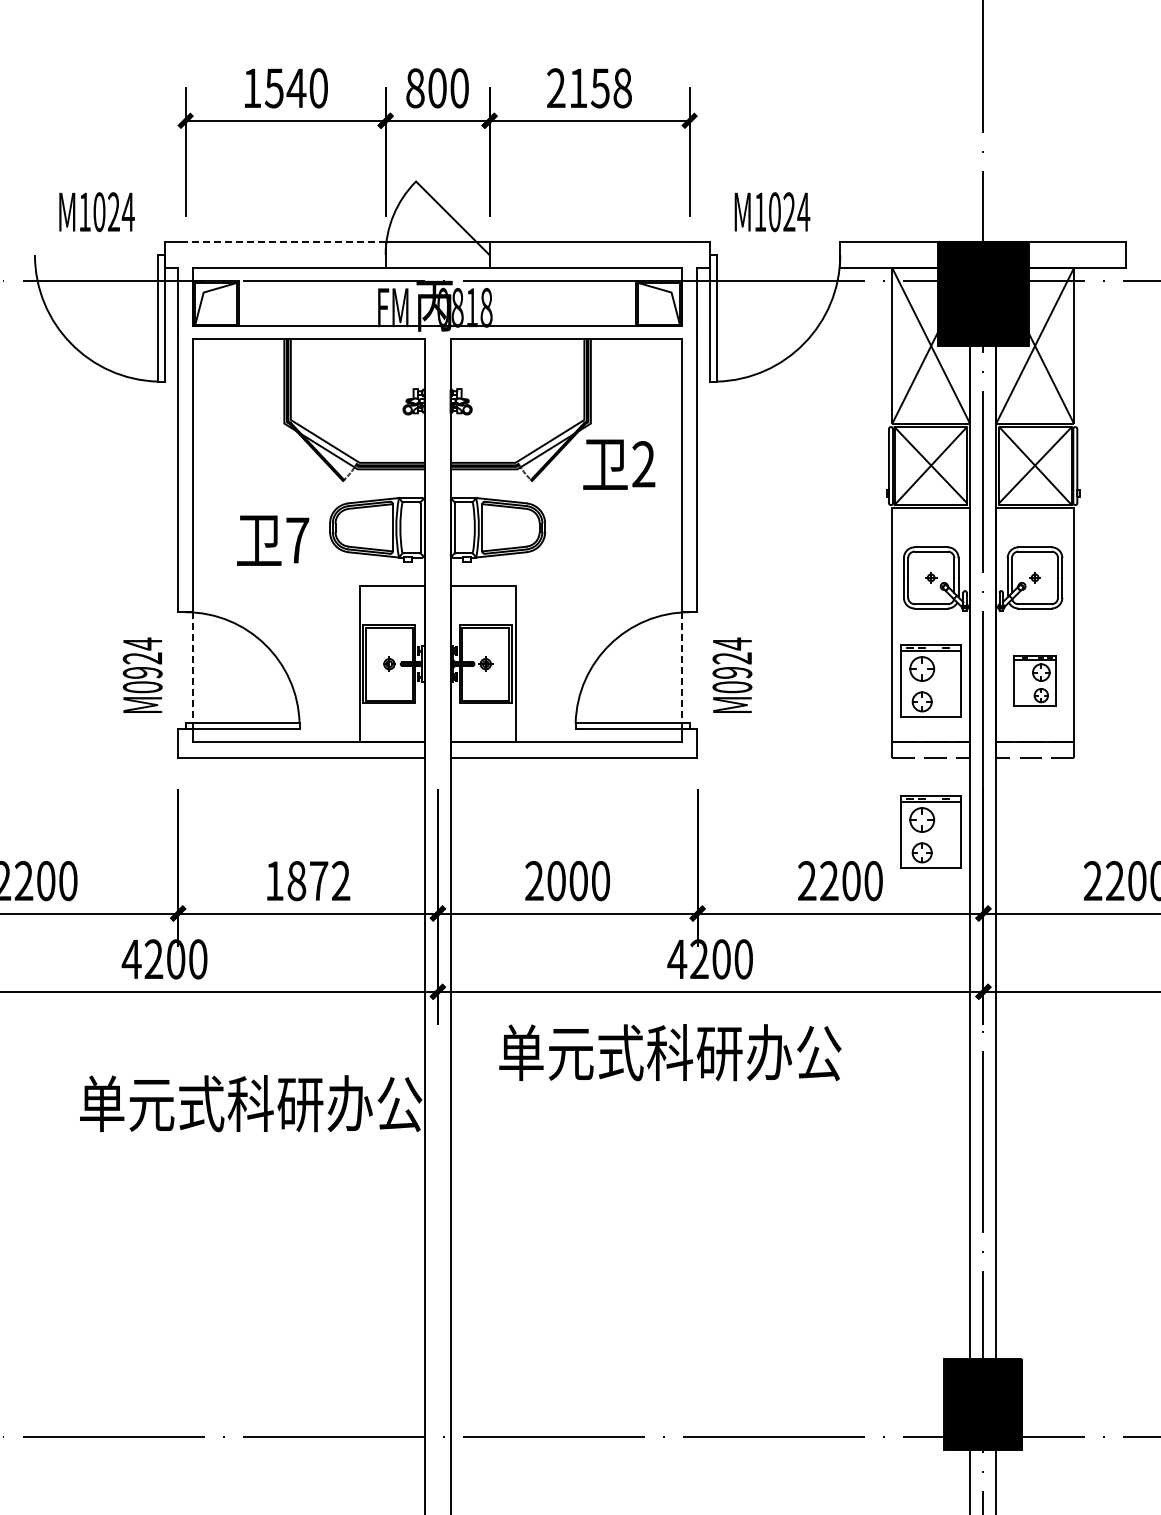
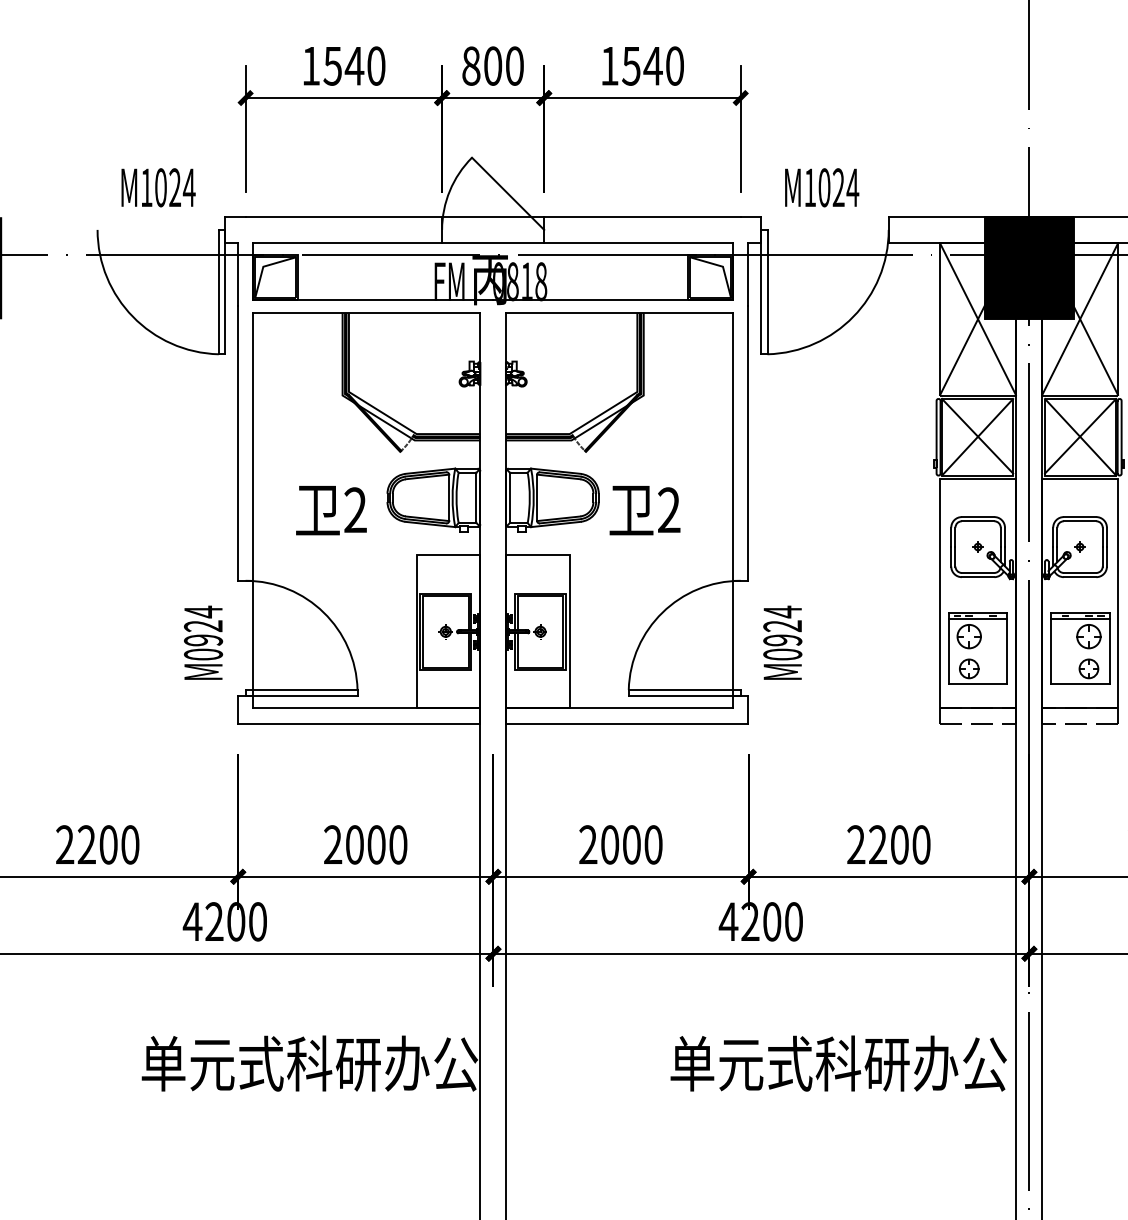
text: (589, 88) -> (642, 66), 2158 -> 1540
line: (285, 242) -> (343, 217), dashed -> solid
text: (619, 464) -> (645, 510), moved
text: (297, 540) -> (355, 510), 7 -> 2
line: (193, 670) -> (253, 638), dashed -> solid
line: (681, 670) -> (732, 638), dashed -> solid
part: (1034, 680) -> (1079, 647), size x1.43
part: (930, 831) -> (977, 796), removed
text: (307, 881) -> (365, 845), 1872 -> 2000
text: (670, 1052) -> (838, 1063), moved

